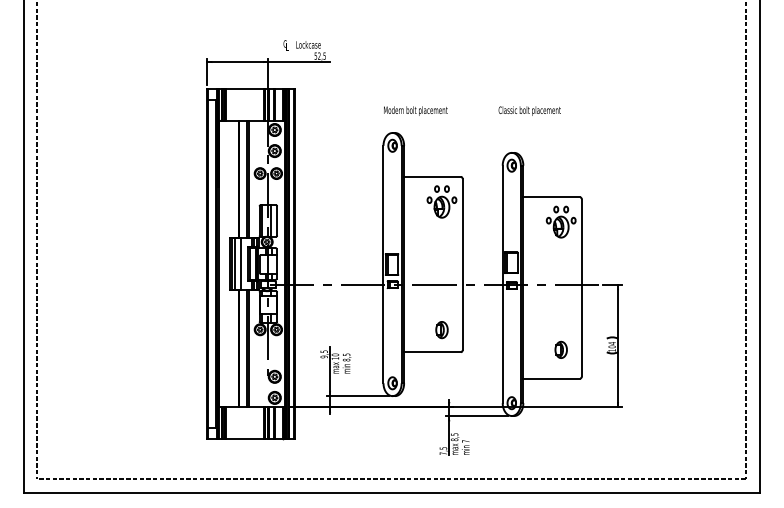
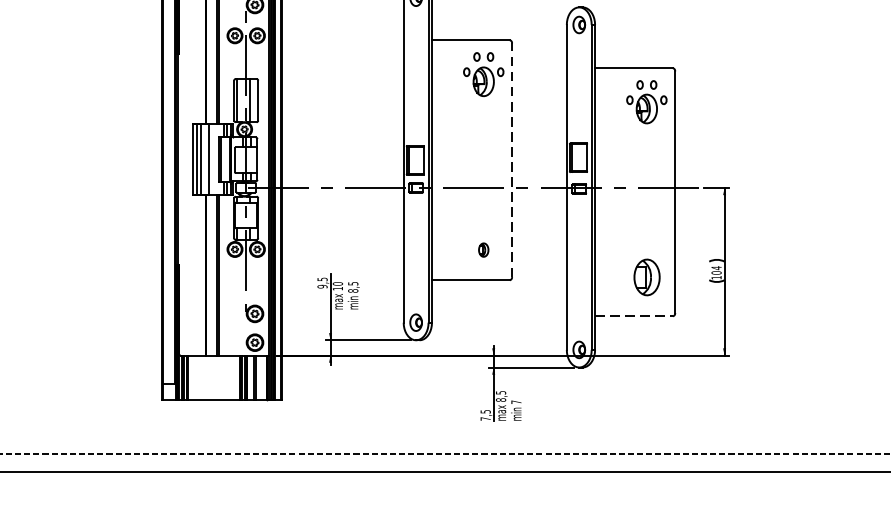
line: (462, 264) -> (511, 160), solid -> dashed
part: (441, 330) -> (483, 250), size x0.6
part: (560, 349) -> (645, 276), size x1.6
line: (552, 378) -> (634, 316), solid -> dashed

